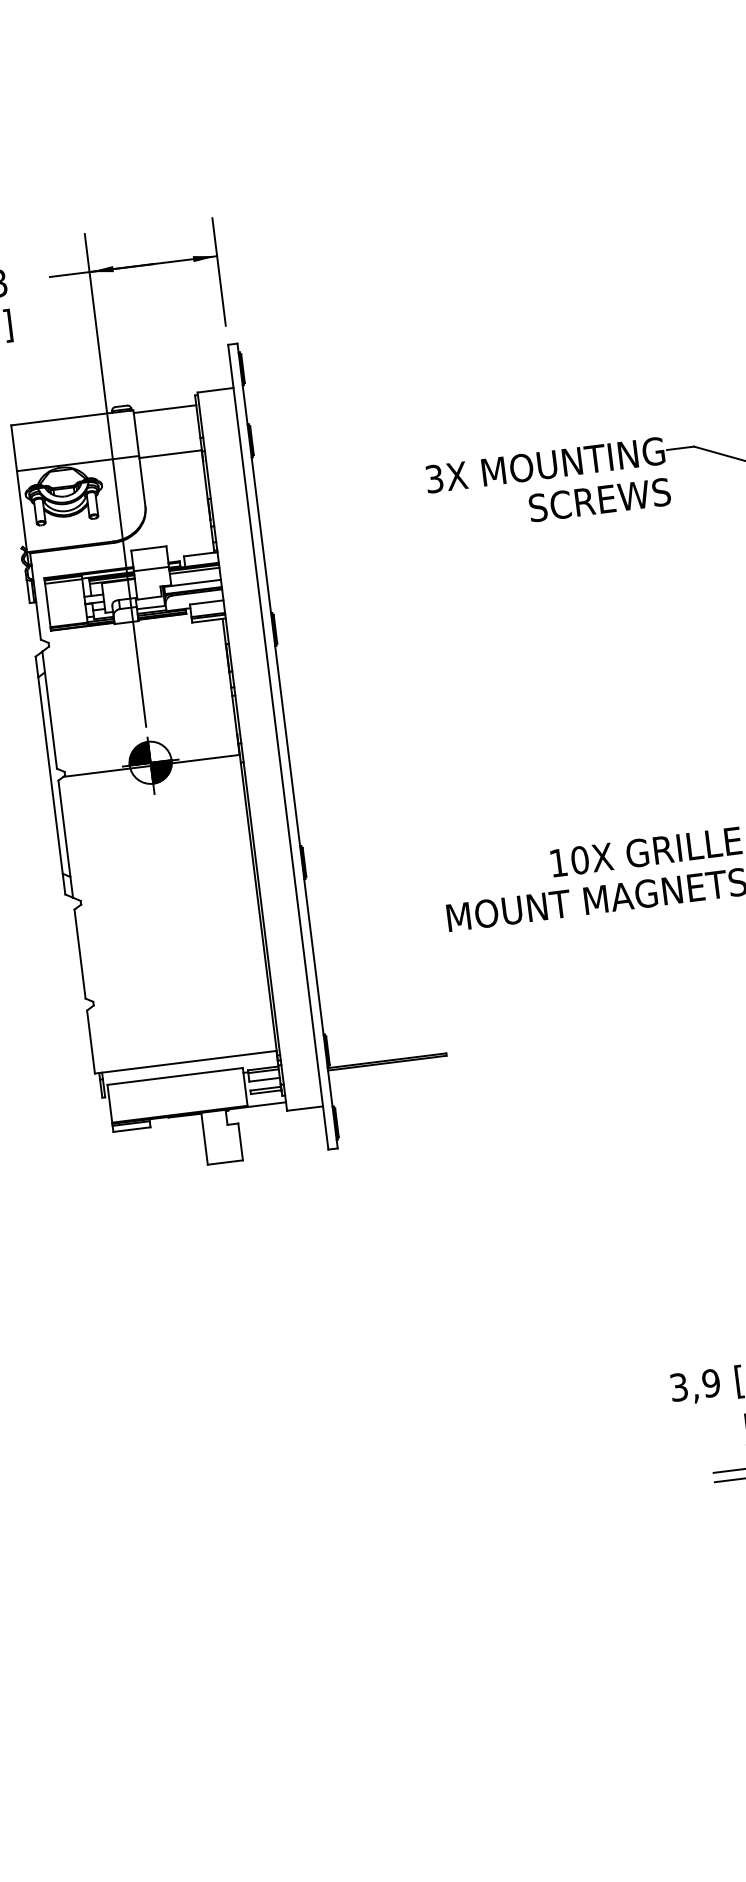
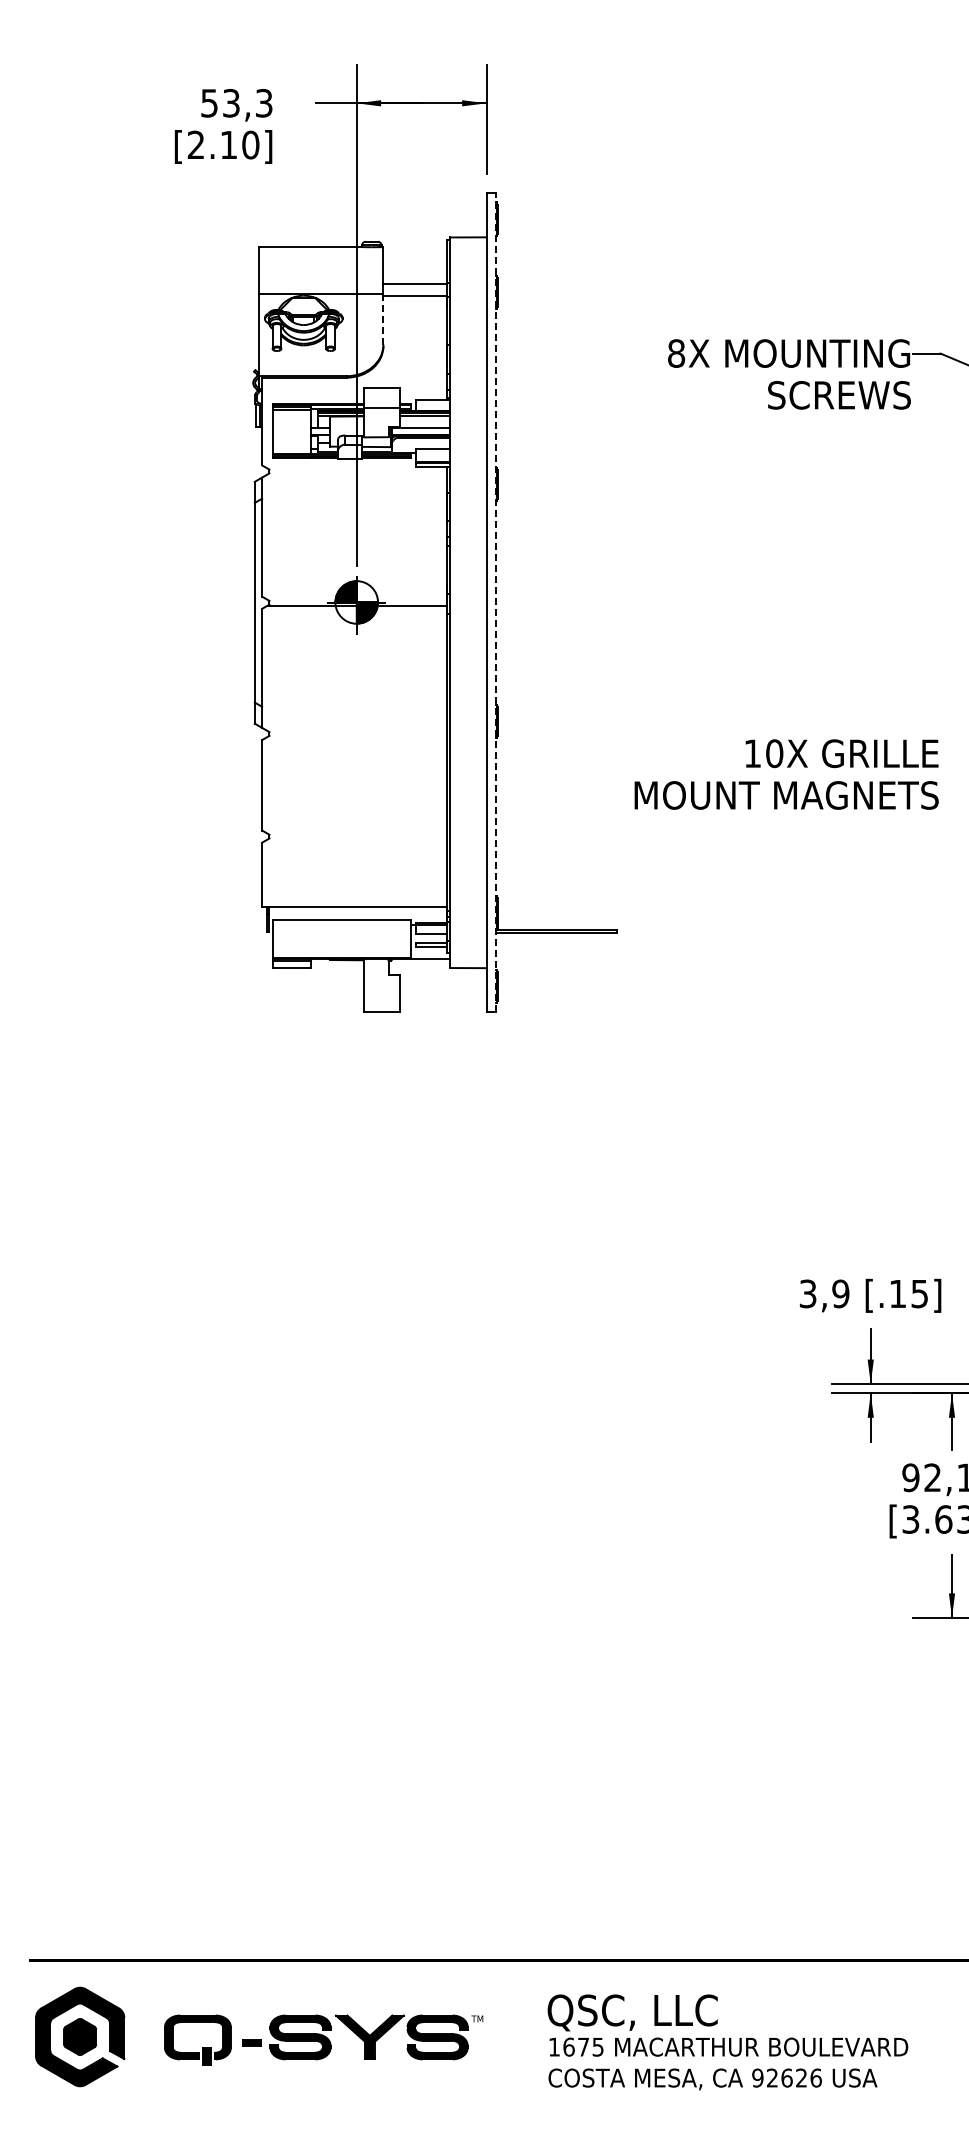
line: (165, 409) -> (415, 284), moved
text: (434, 478) -> (676, 353), 3X -> 8X
line: (142, 480) -> (383, 318), solid -> dashed
line: (288, 745) -> (496, 602), solid -> dashed

